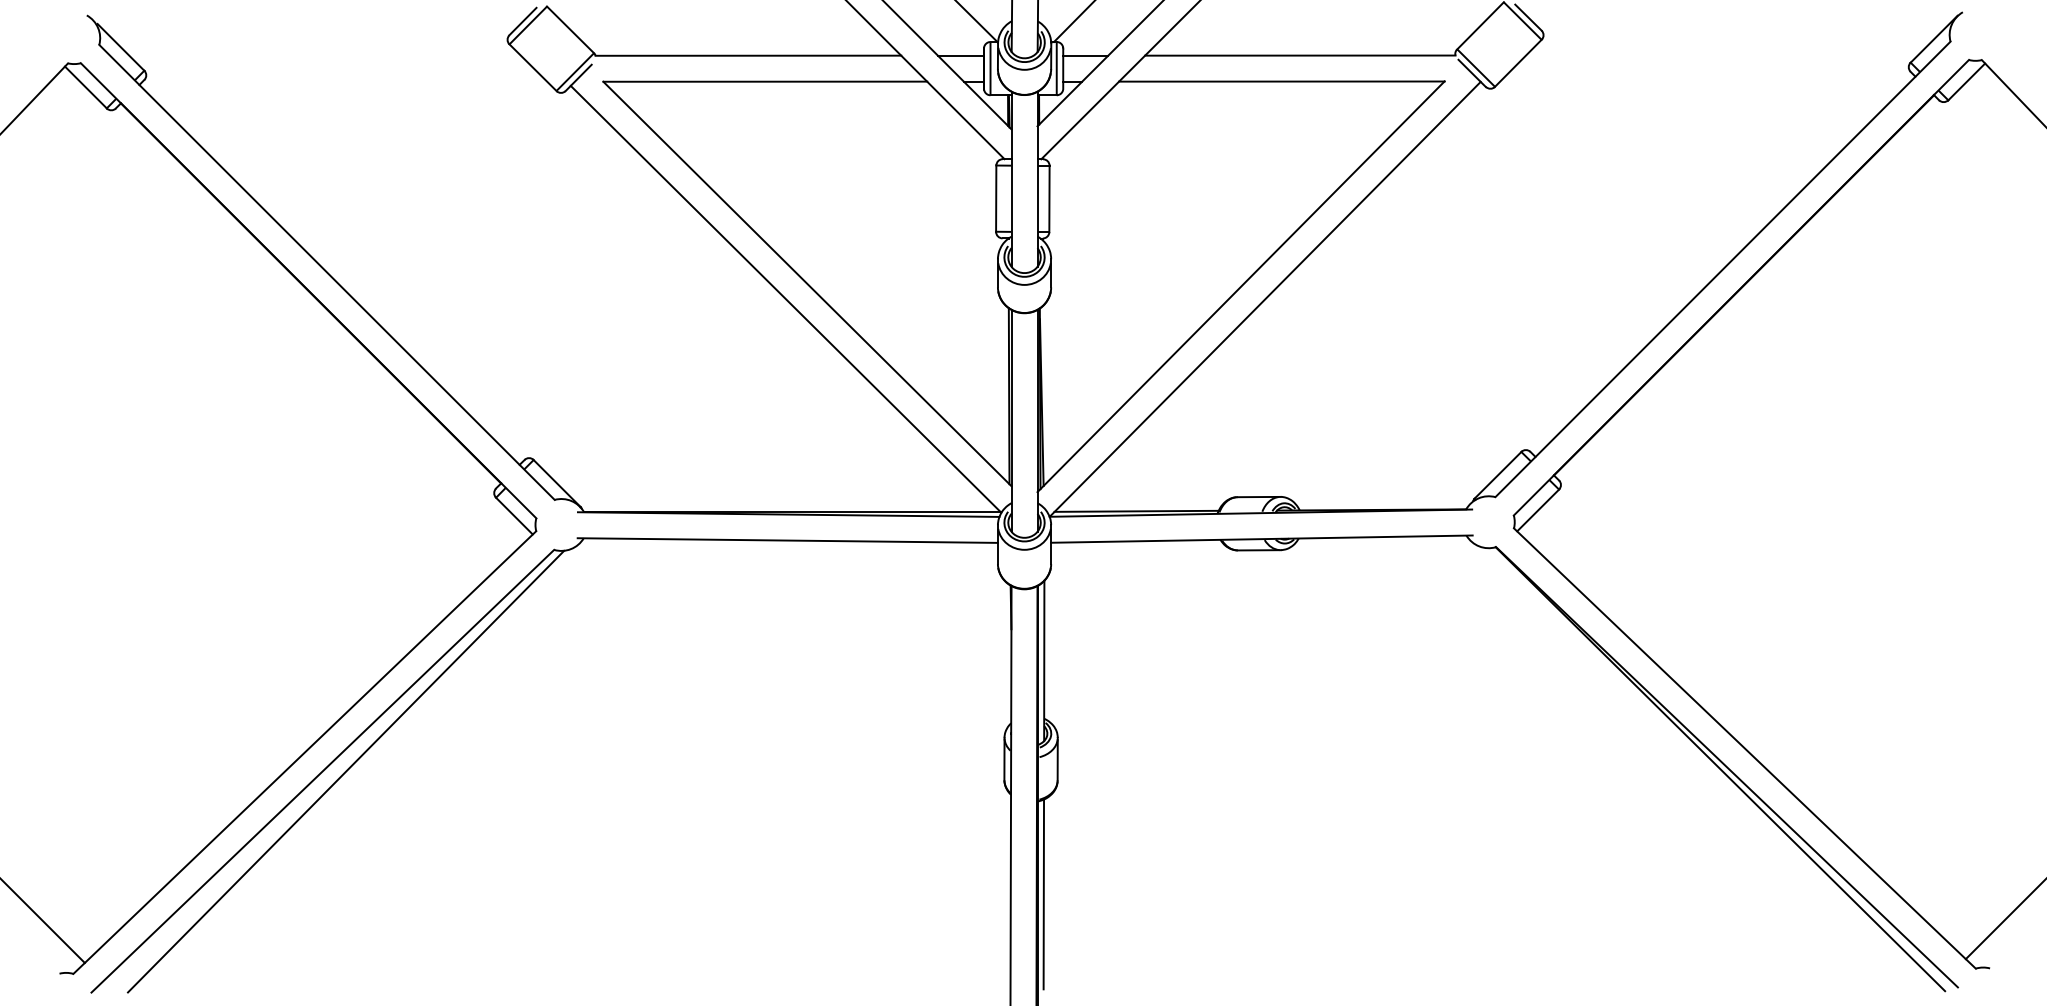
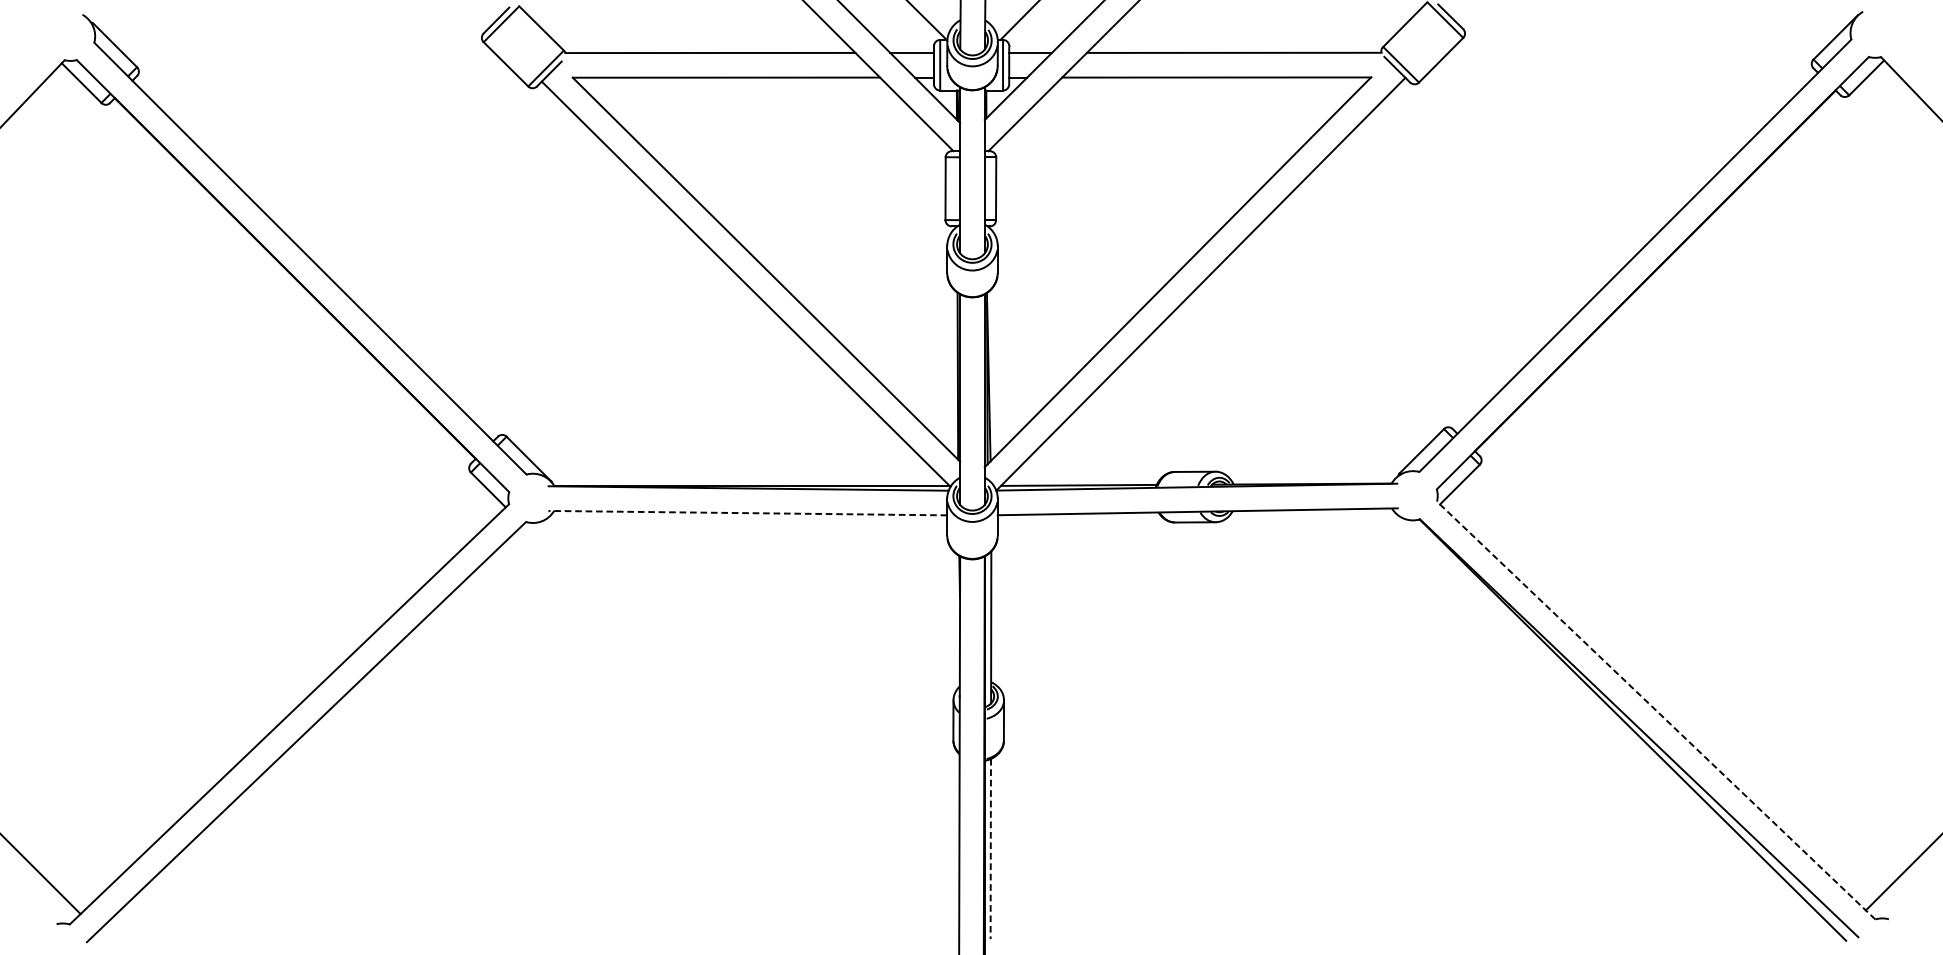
line: (787, 540) -> (747, 513), solid -> dashed
line: (1744, 748) -> (1655, 710), solid -> dashed
line: (345, 771) -> (328, 732), removed
line: (1043, 894) -> (990, 849), solid -> dashed

